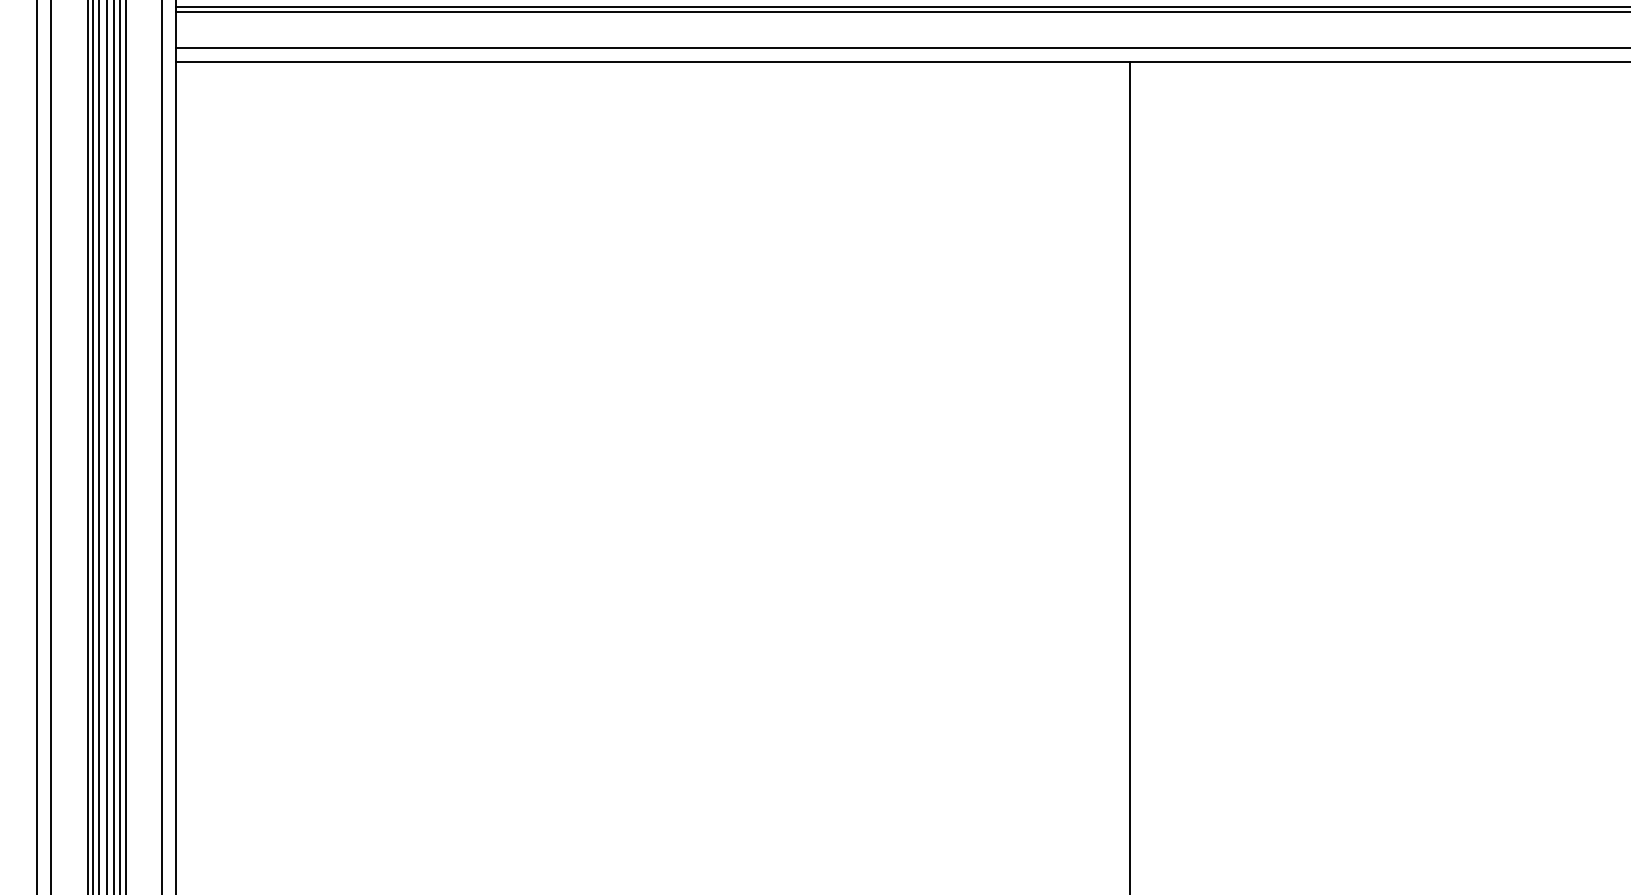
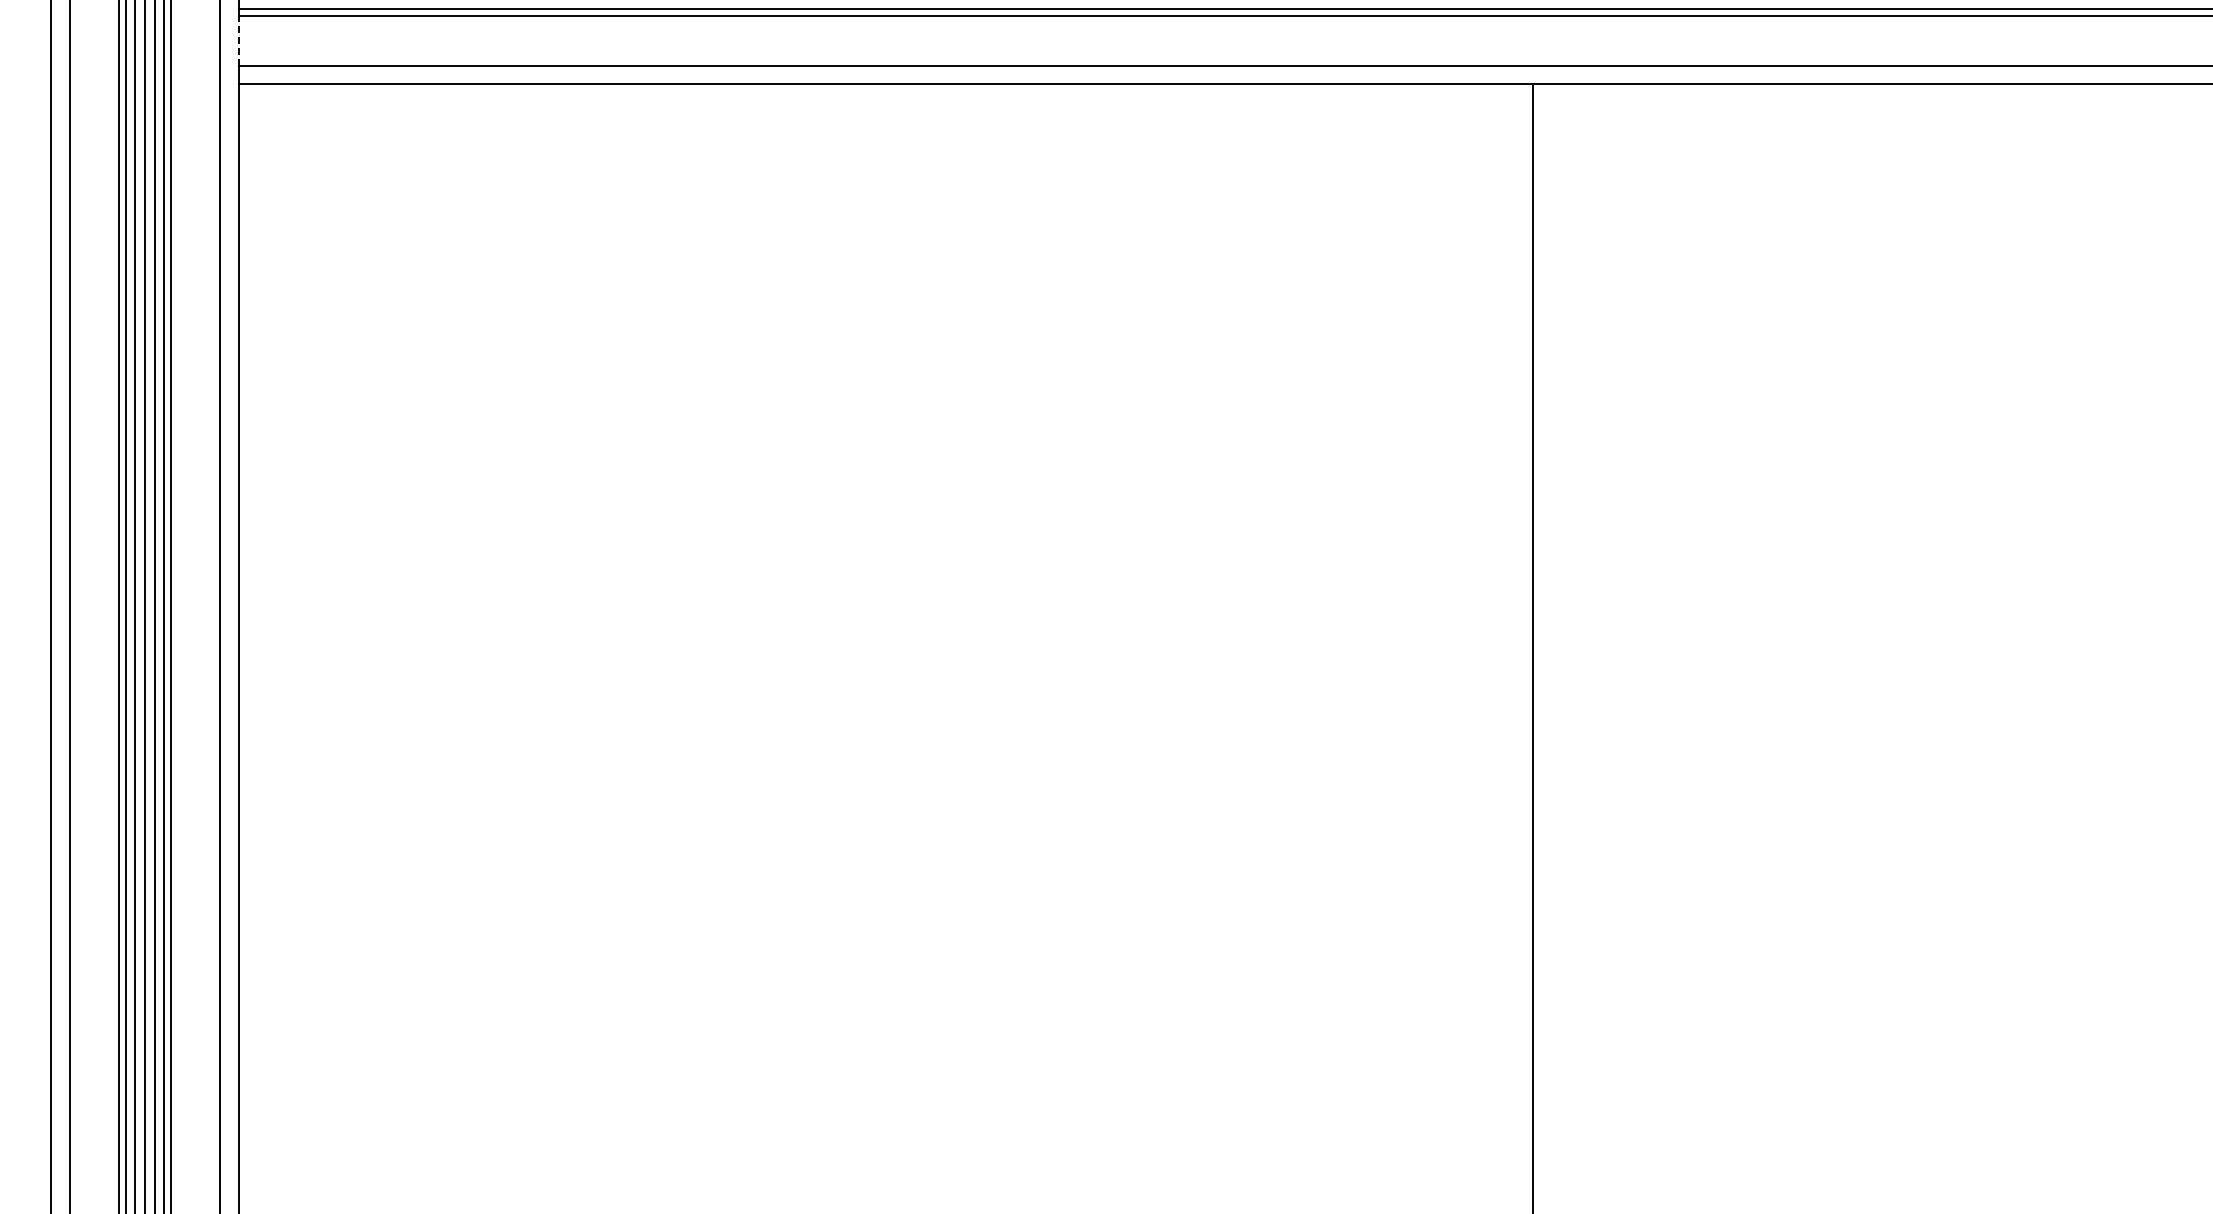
line: (175, 29) -> (238, 40), solid -> dashed

